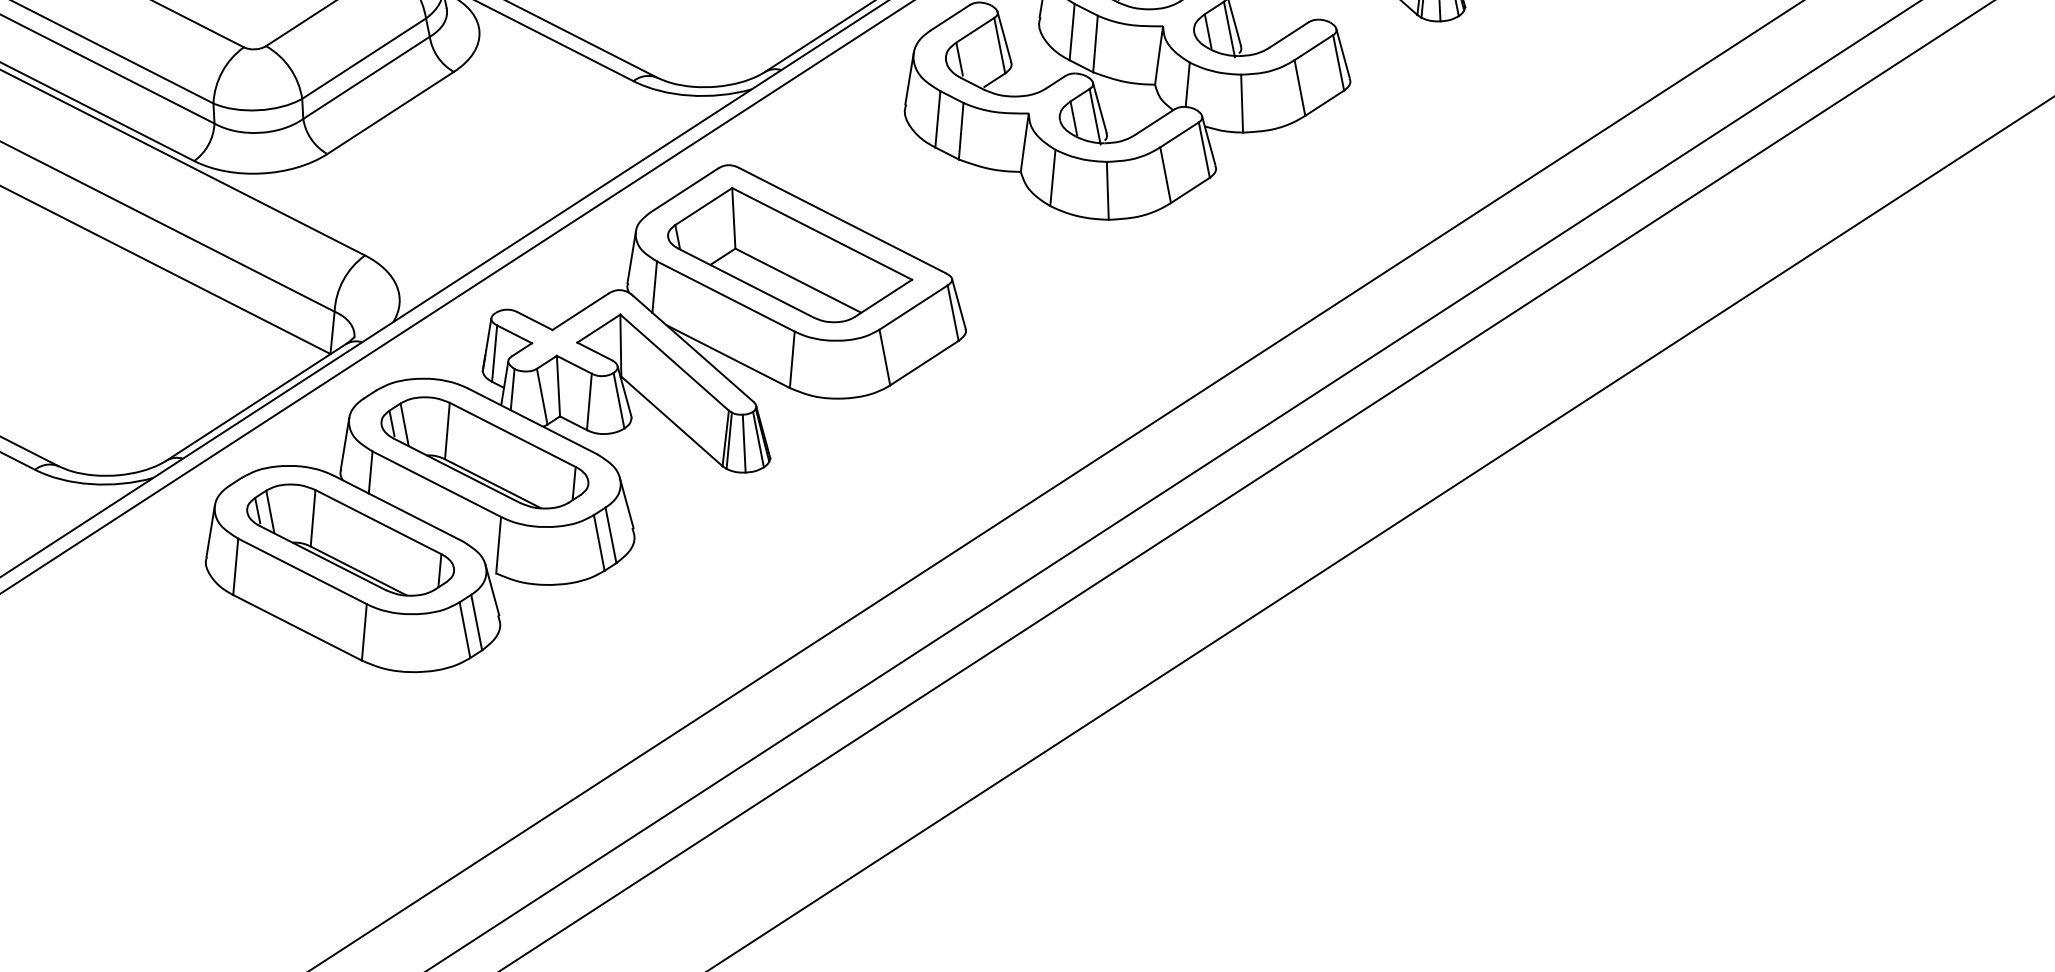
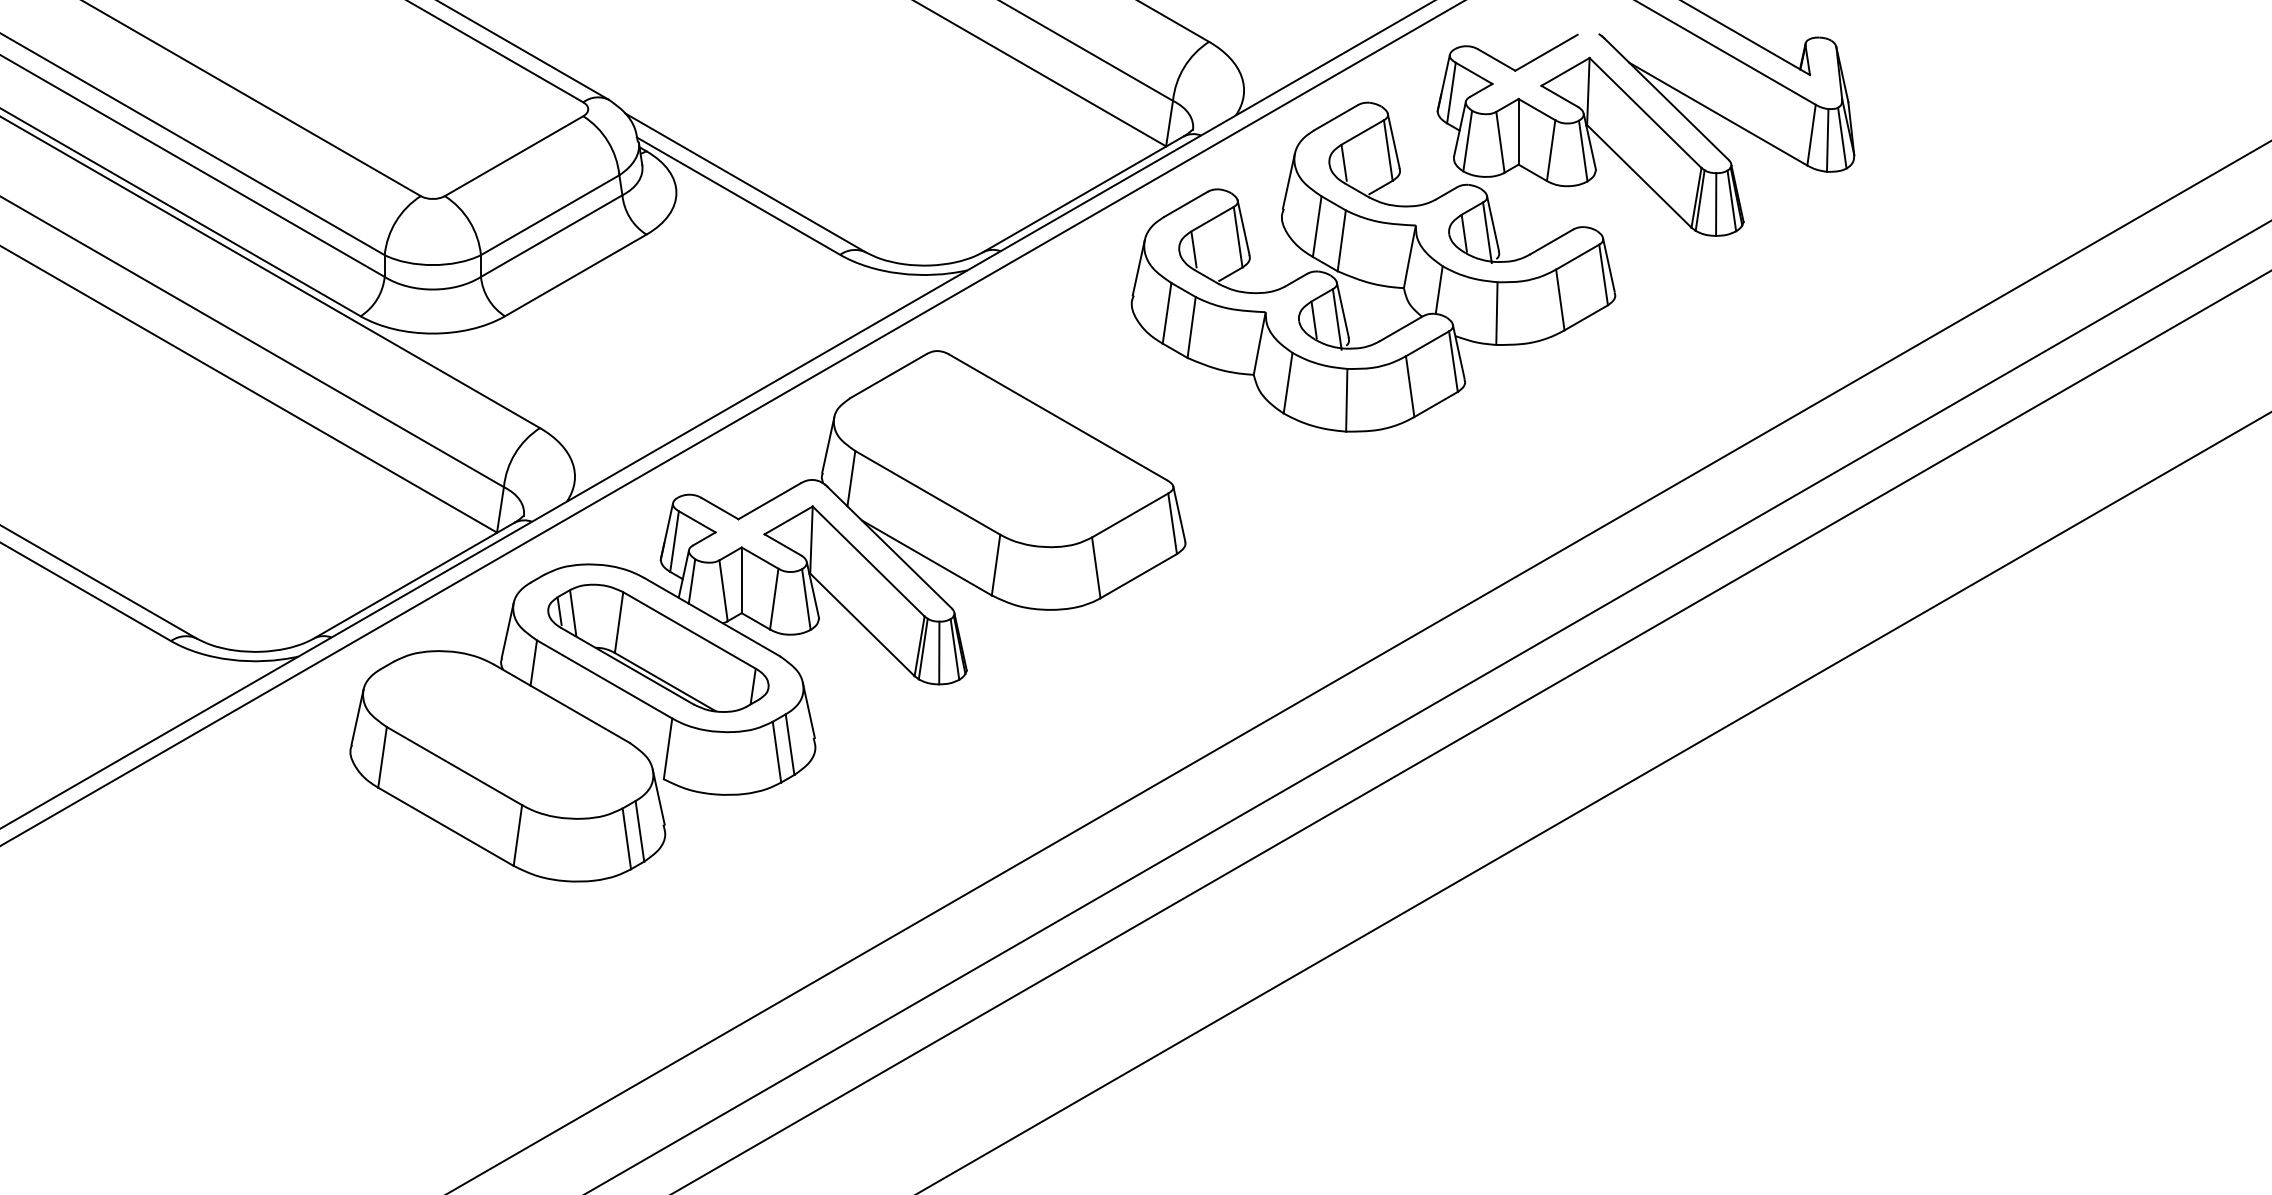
part: (789, 254) -> (999, 451), removed
part: (350, 539) -> (508, 734), removed

